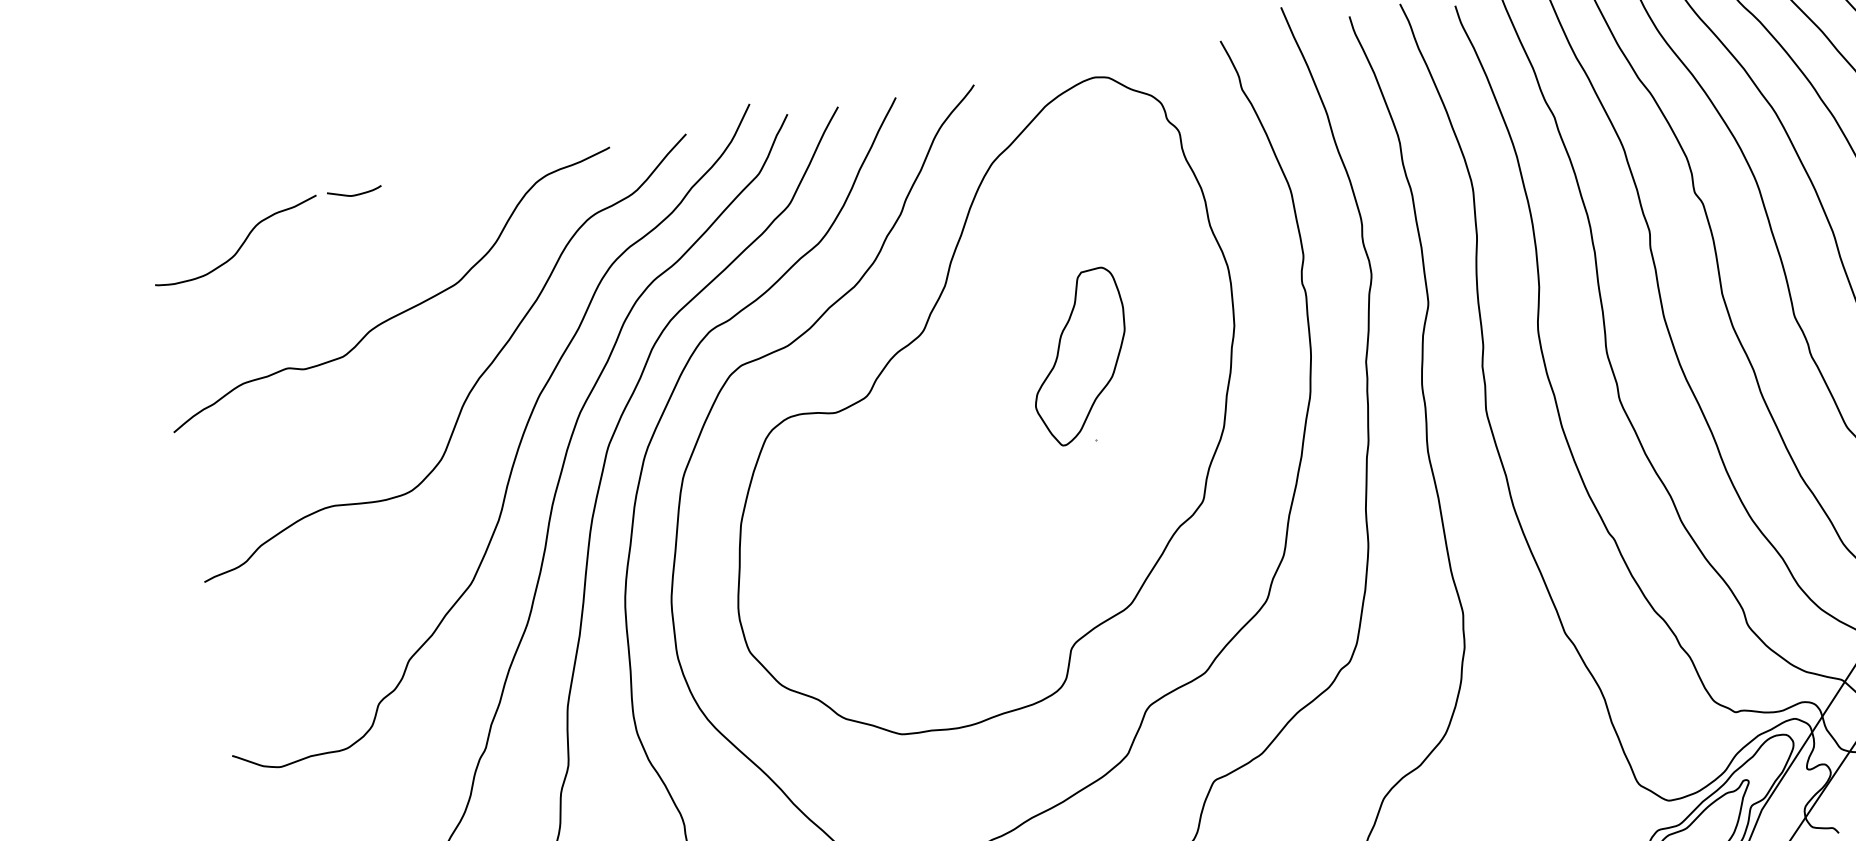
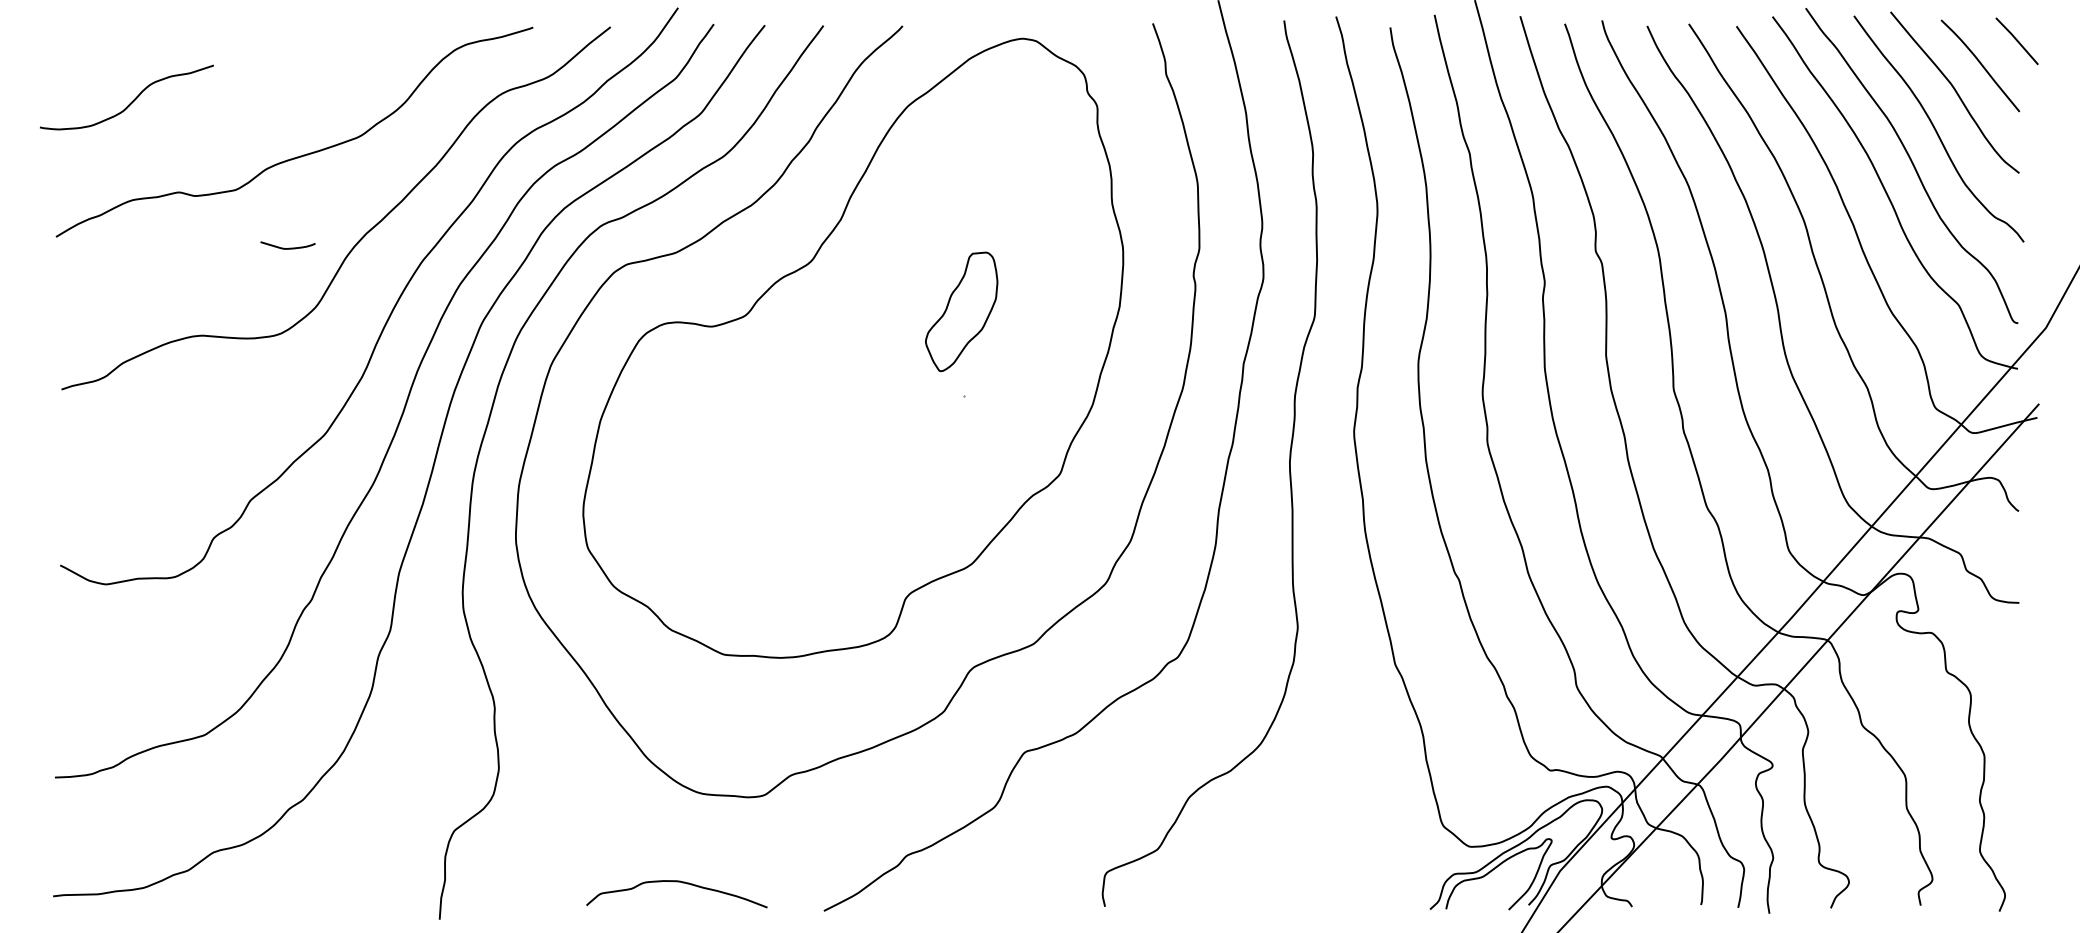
curve: (356, 193) -> (289, 247), moved
curve: (241, 244) -> (131, 101), moved
part: (1079, 356) -> (961, 311), size x0.7

